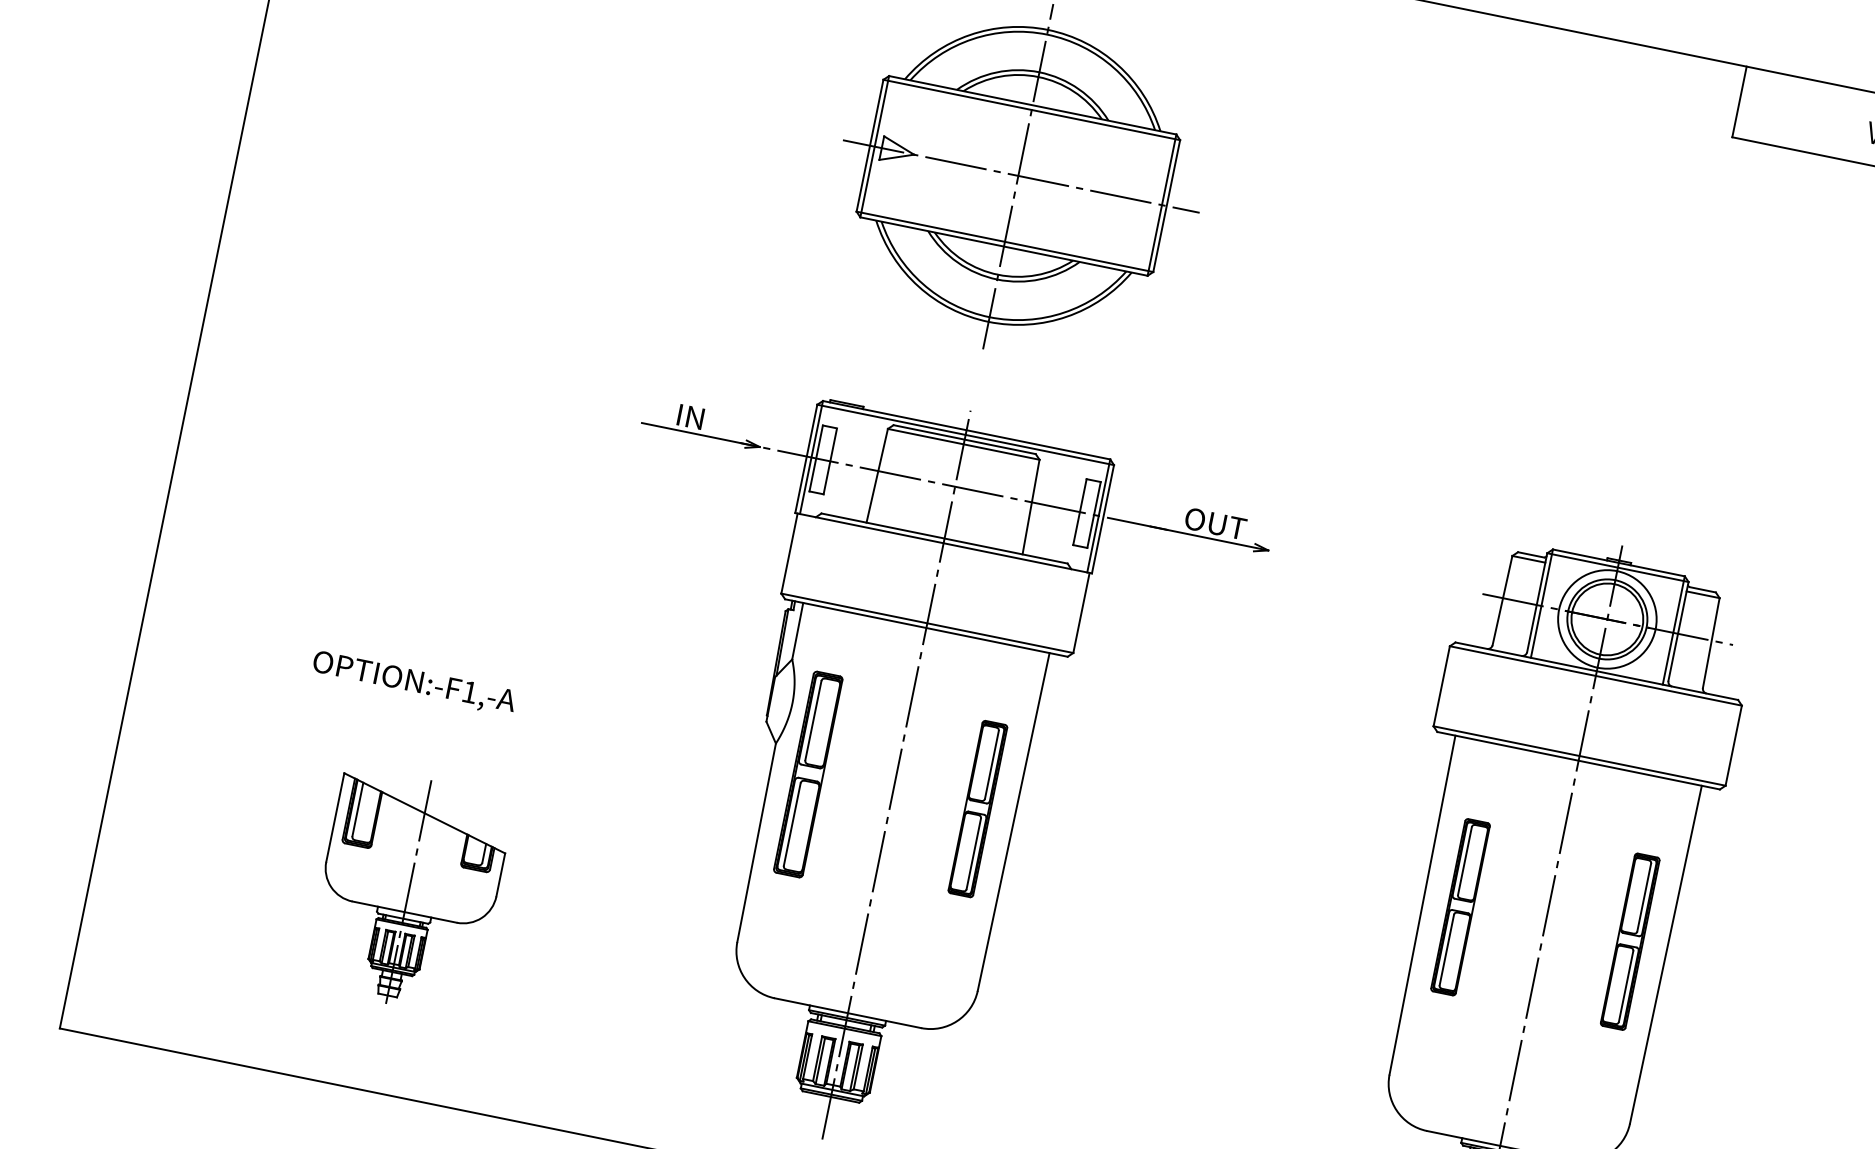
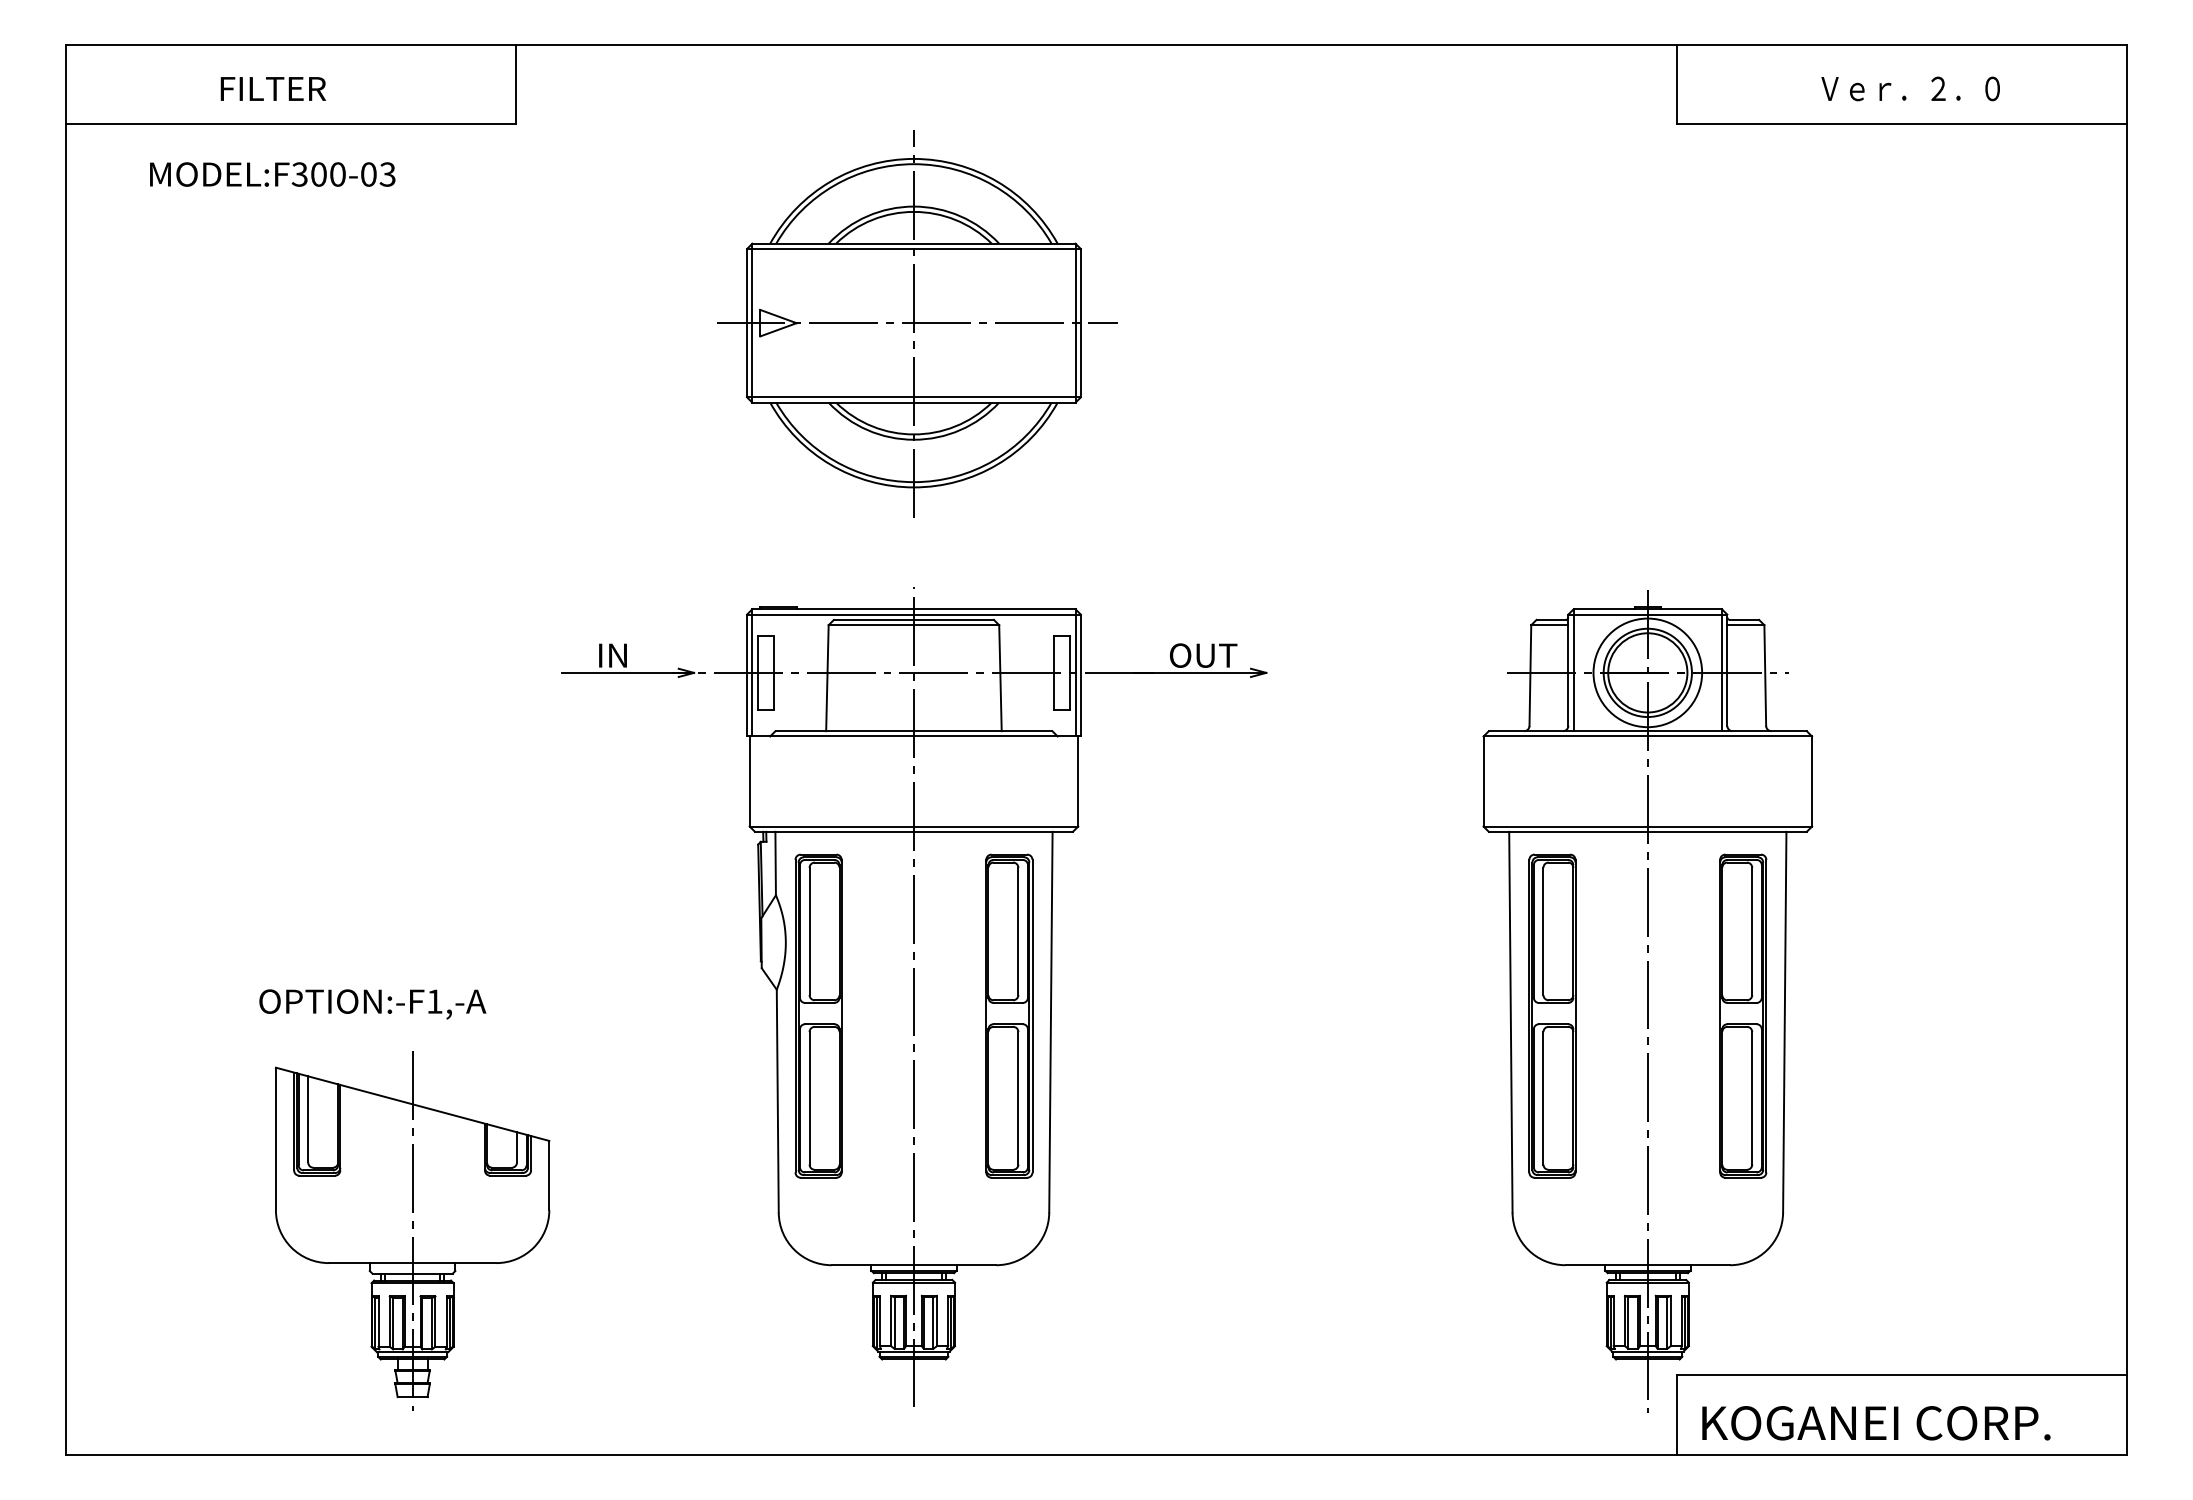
part: (808, 773) -> (818, 1015), size x1.43
part: (978, 808) -> (1009, 1015), size x1.67
part: (408, 891) -> (412, 1230), size x1.43
part: (1460, 906) -> (1552, 1015), size x1.67
part: (1630, 941) -> (1743, 1015), size x1.67

